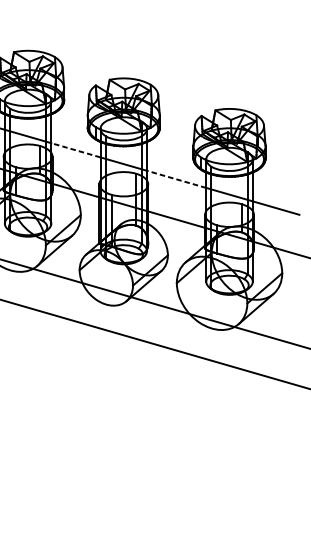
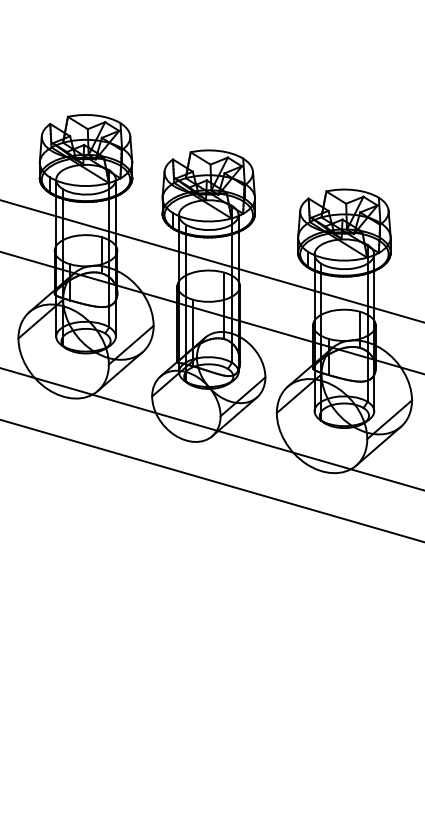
line: (76, 150) -> (147, 242), dashed -> solid
line: (176, 179) -> (276, 279), dashed -> solid

